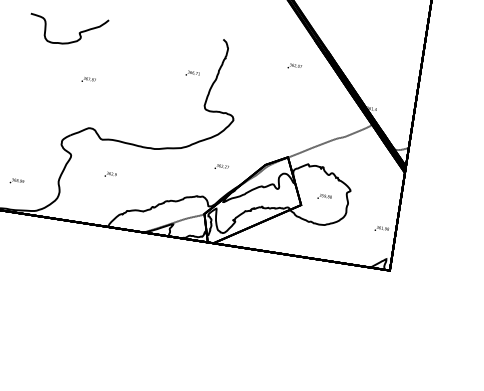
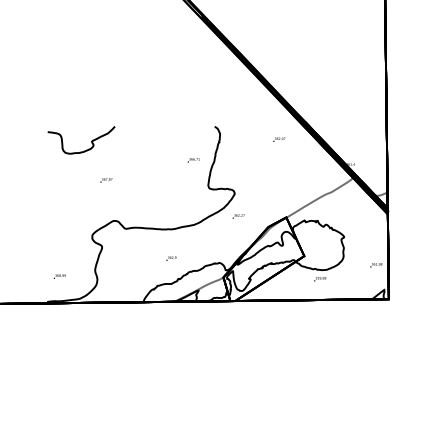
text: (221, 167) -> (238, 216), moved
text: (110, 174) -> (171, 258), moved
text: (325, 197) -> (320, 279), moved

